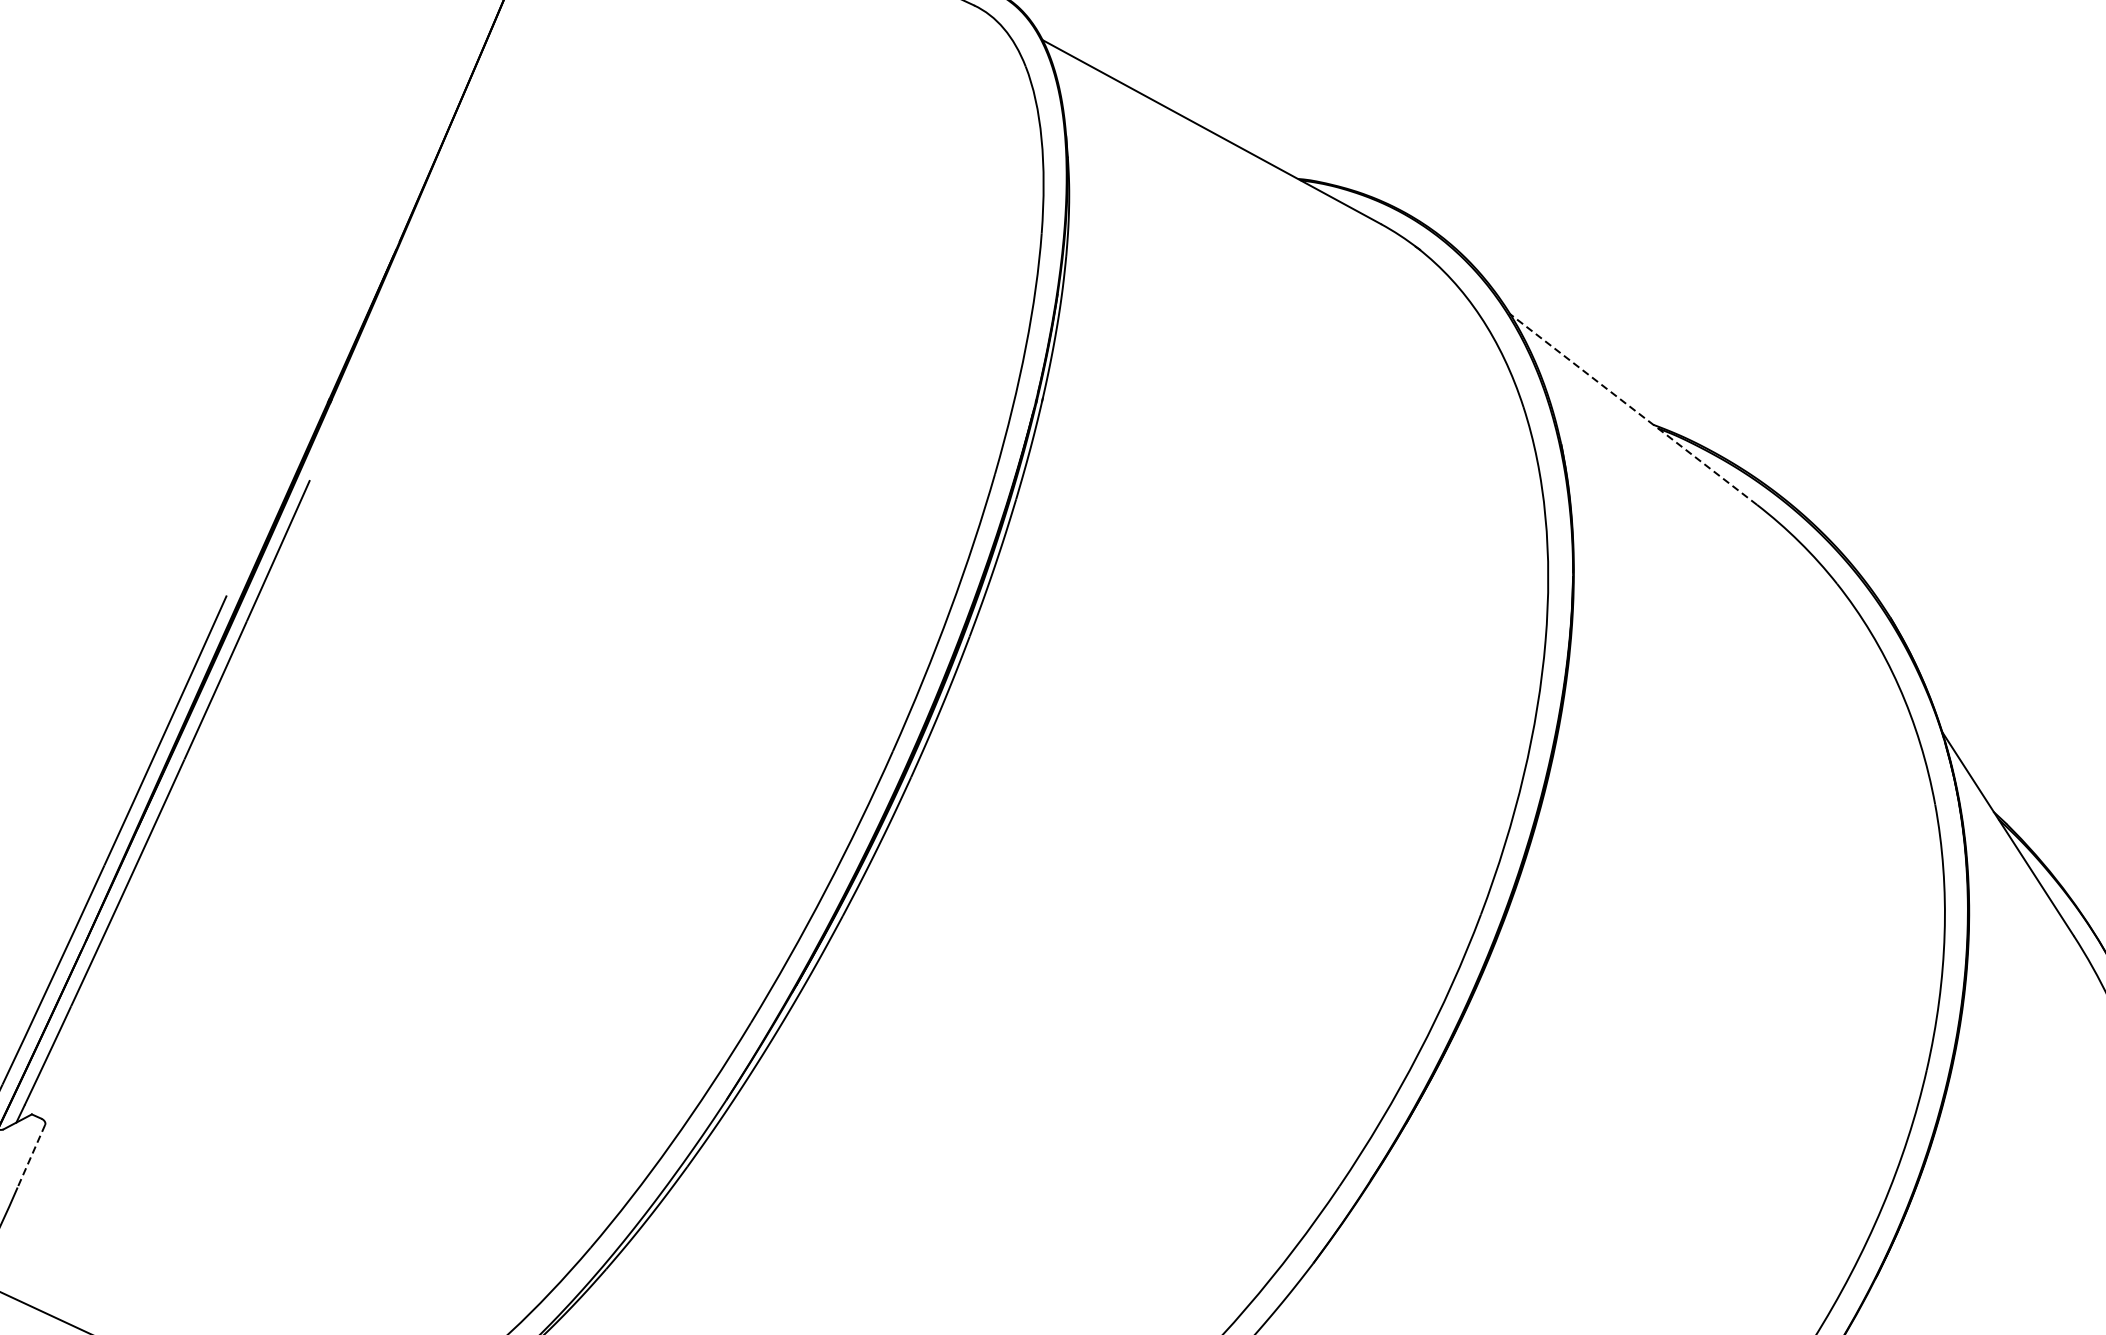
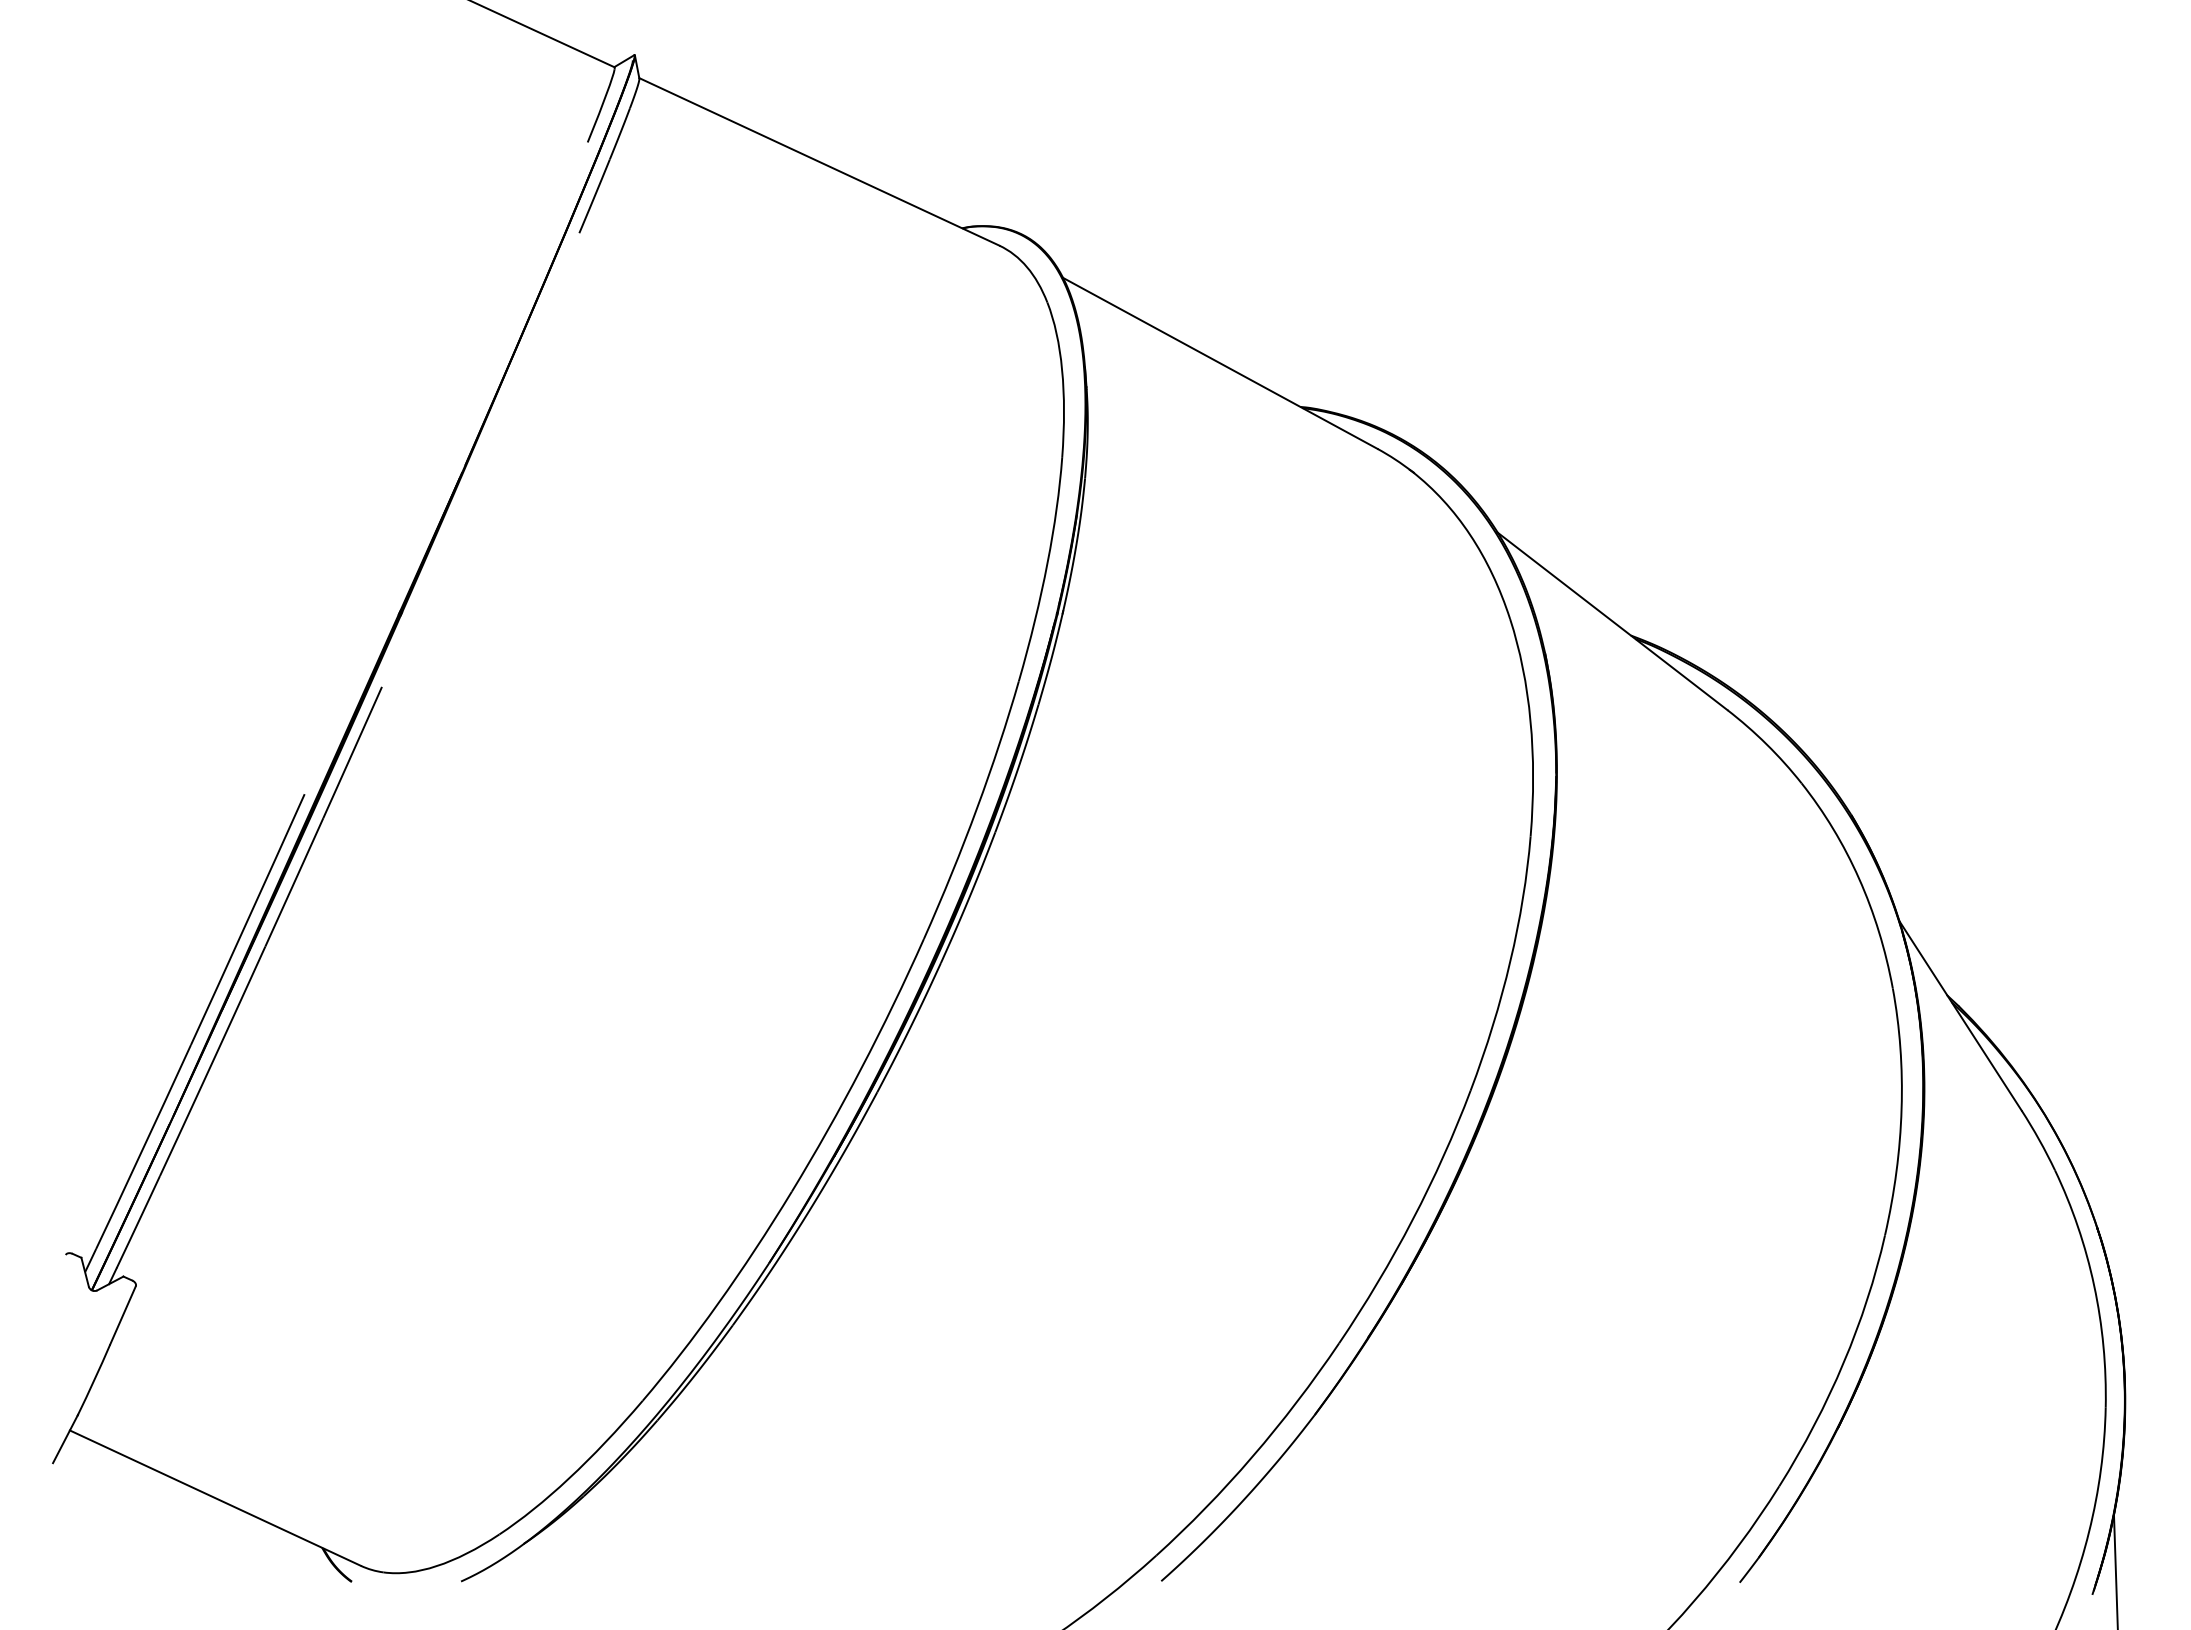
line: (1632, 408) -> (1611, 620), dashed -> solid
line: (31, 1156) -> (123, 1315), dashed -> solid

